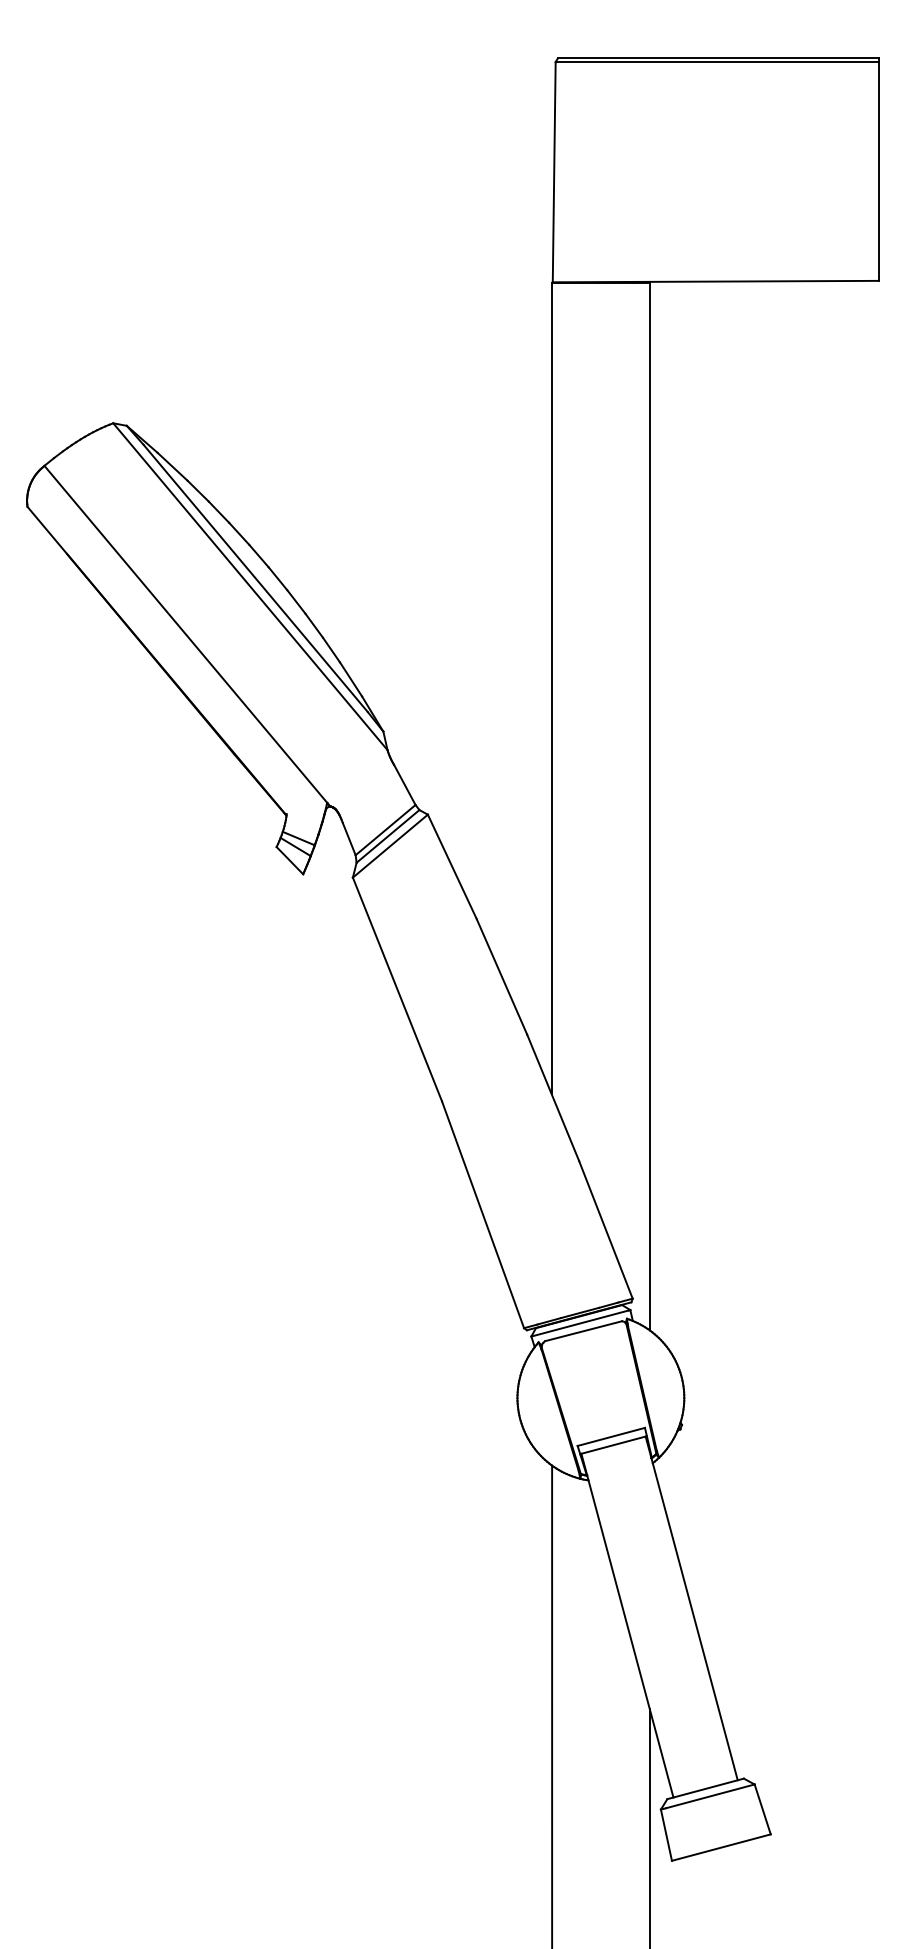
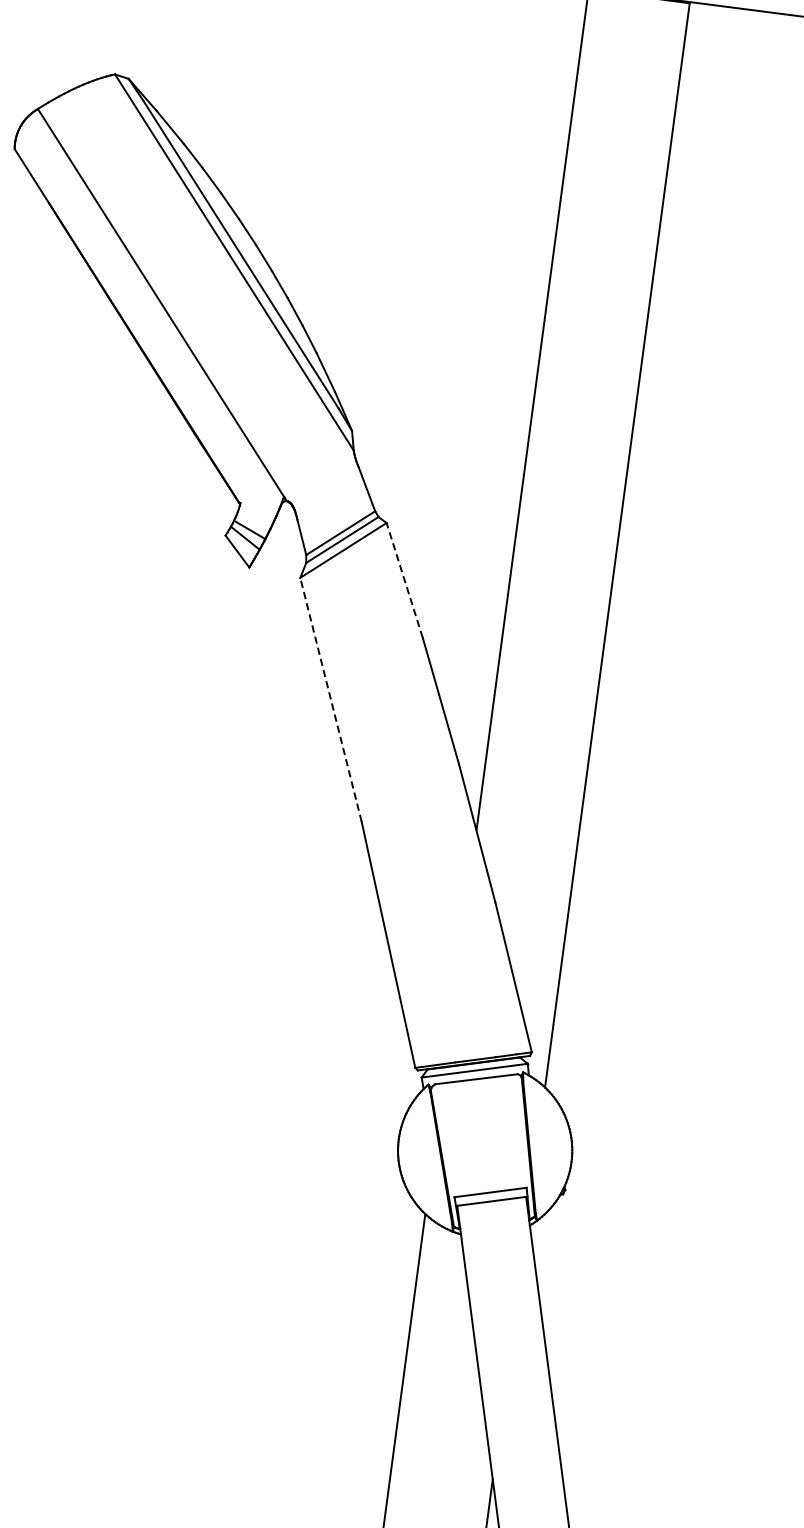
line: (452, 866) -> (404, 580), solid -> dashed
line: (397, 989) -> (331, 699), solid -> dashed

